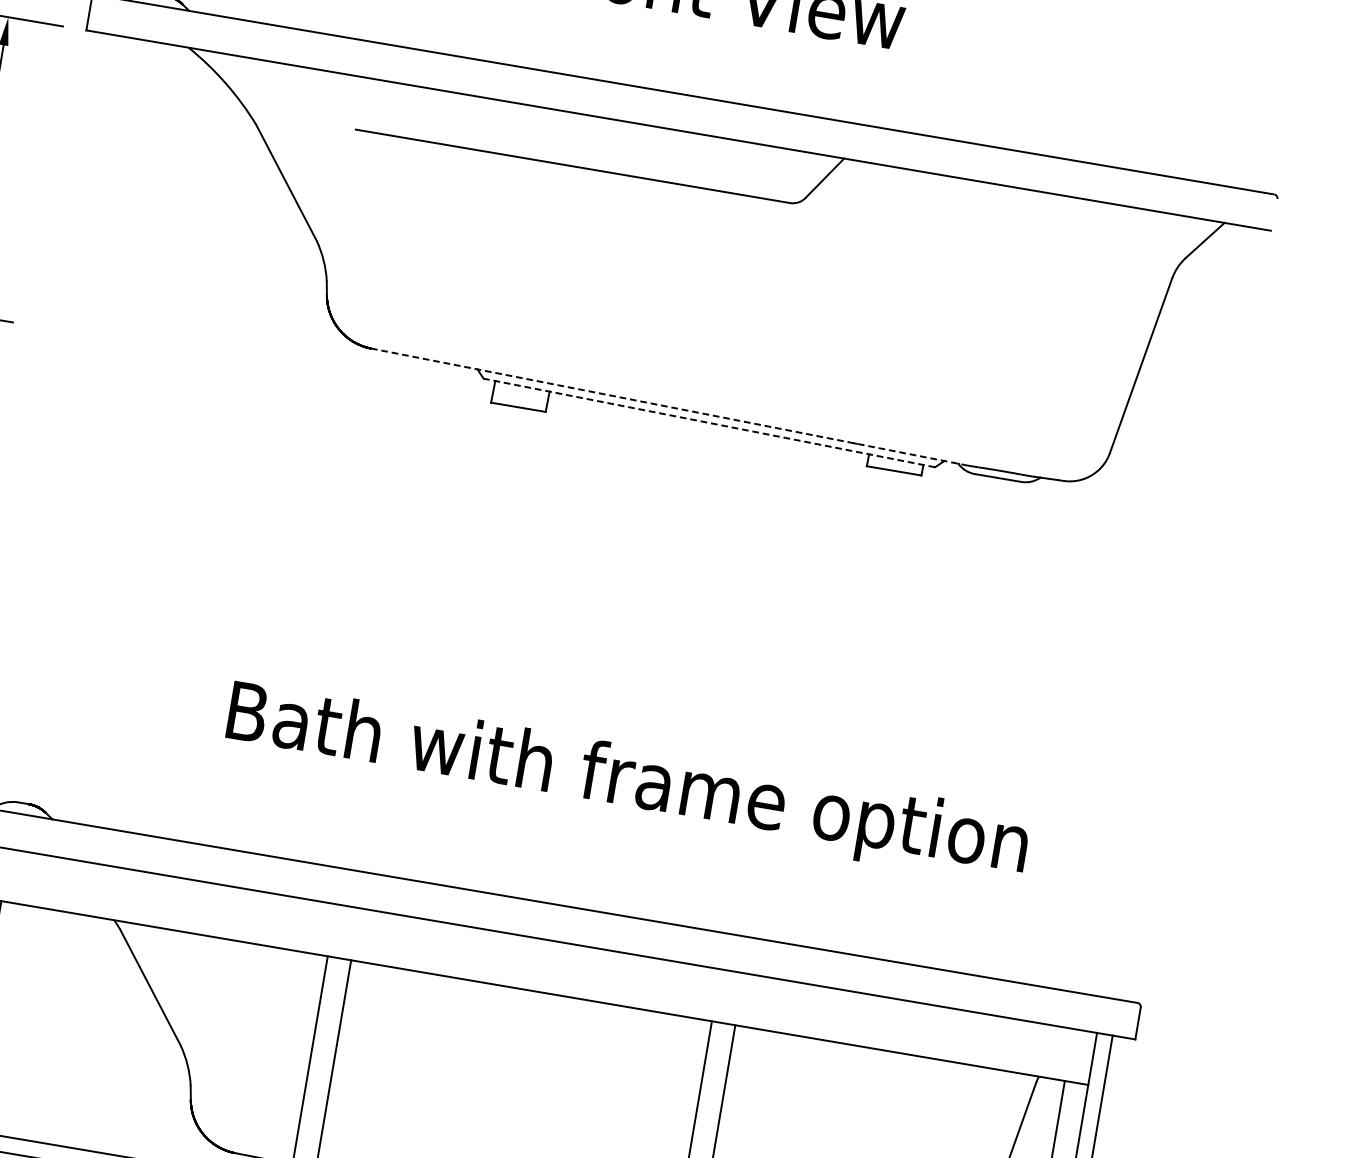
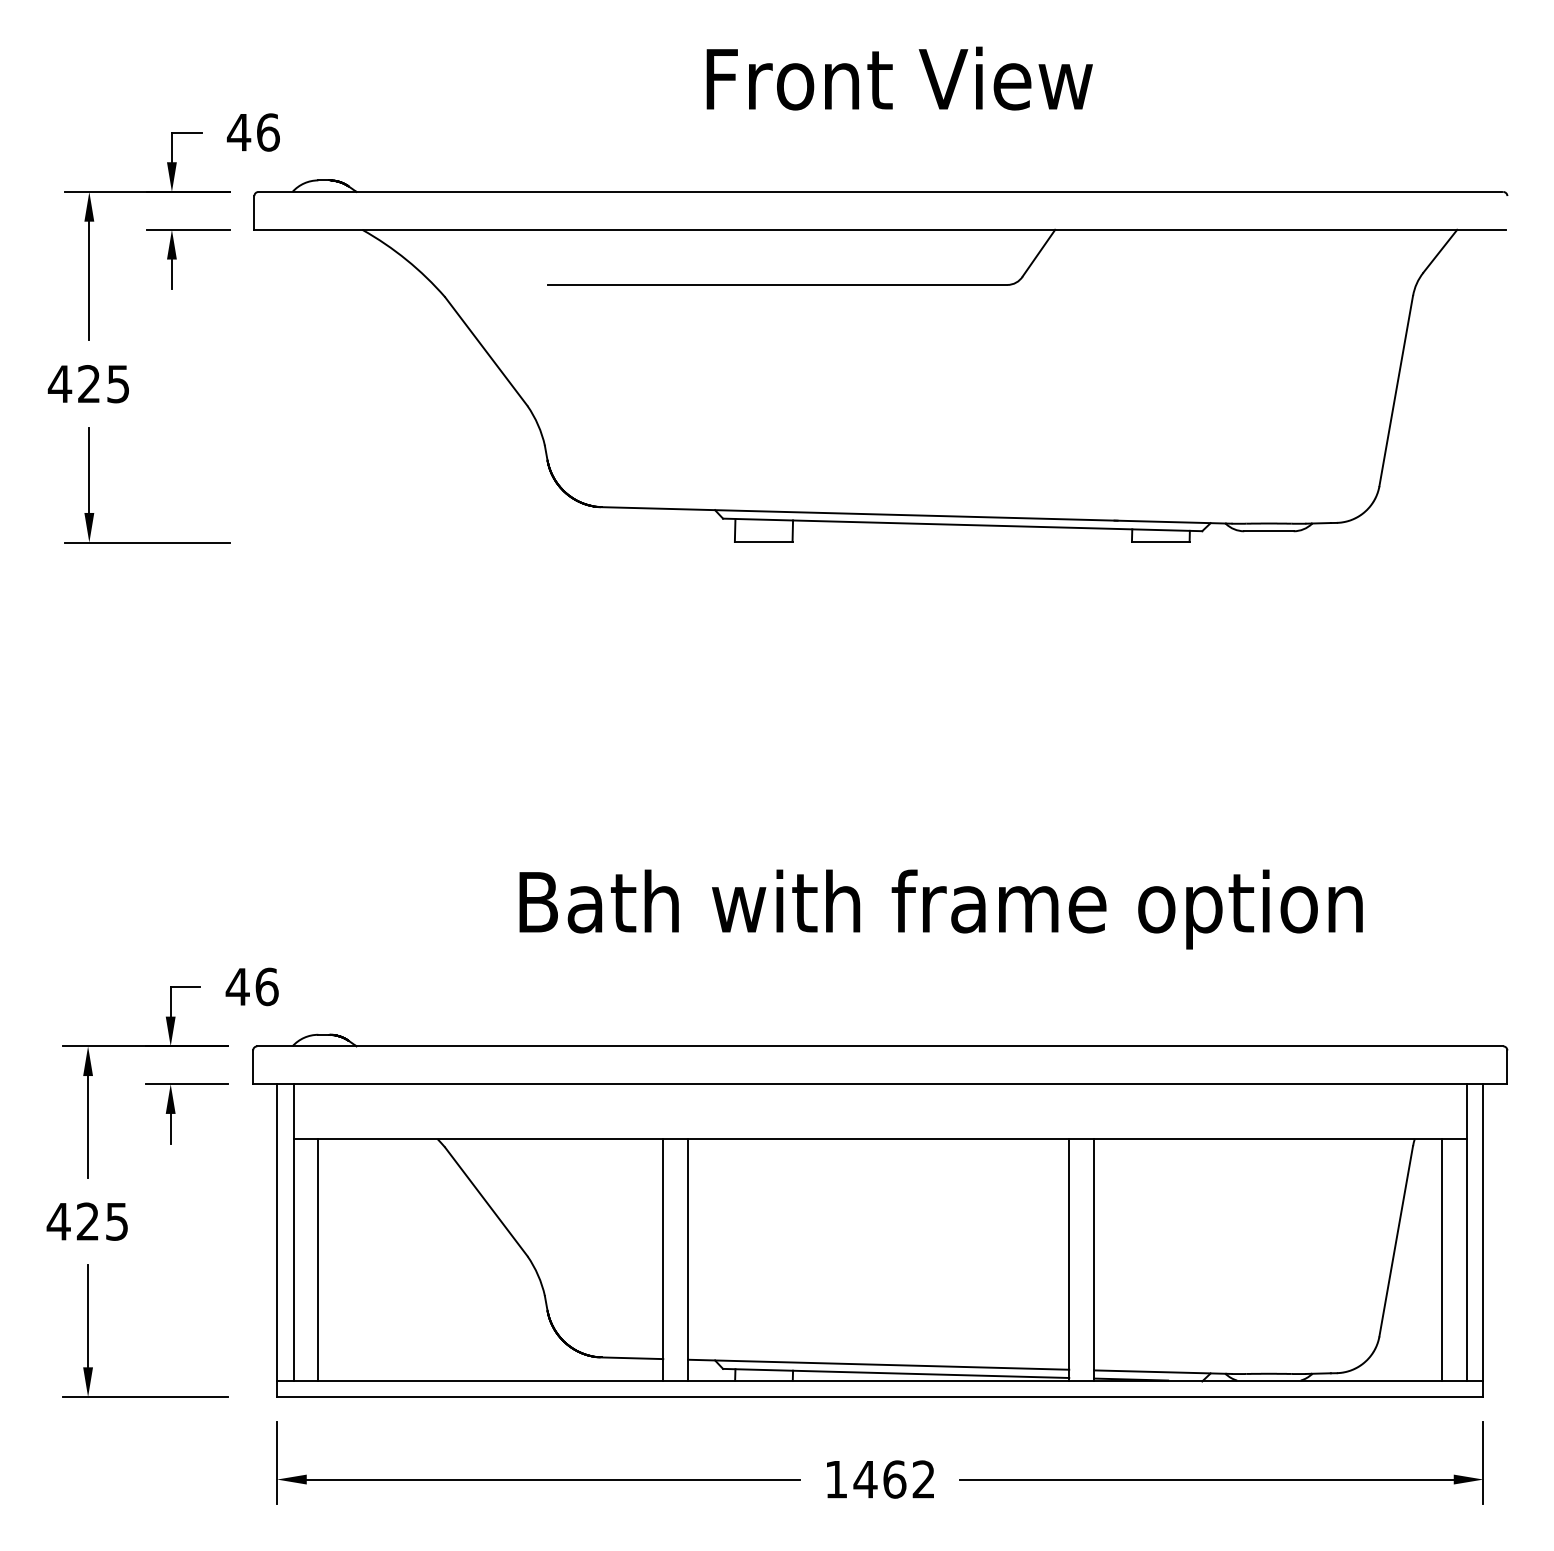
line: (667, 406) -> (916, 515), dashed -> solid
line: (709, 422) -> (962, 524), dashed -> solid

